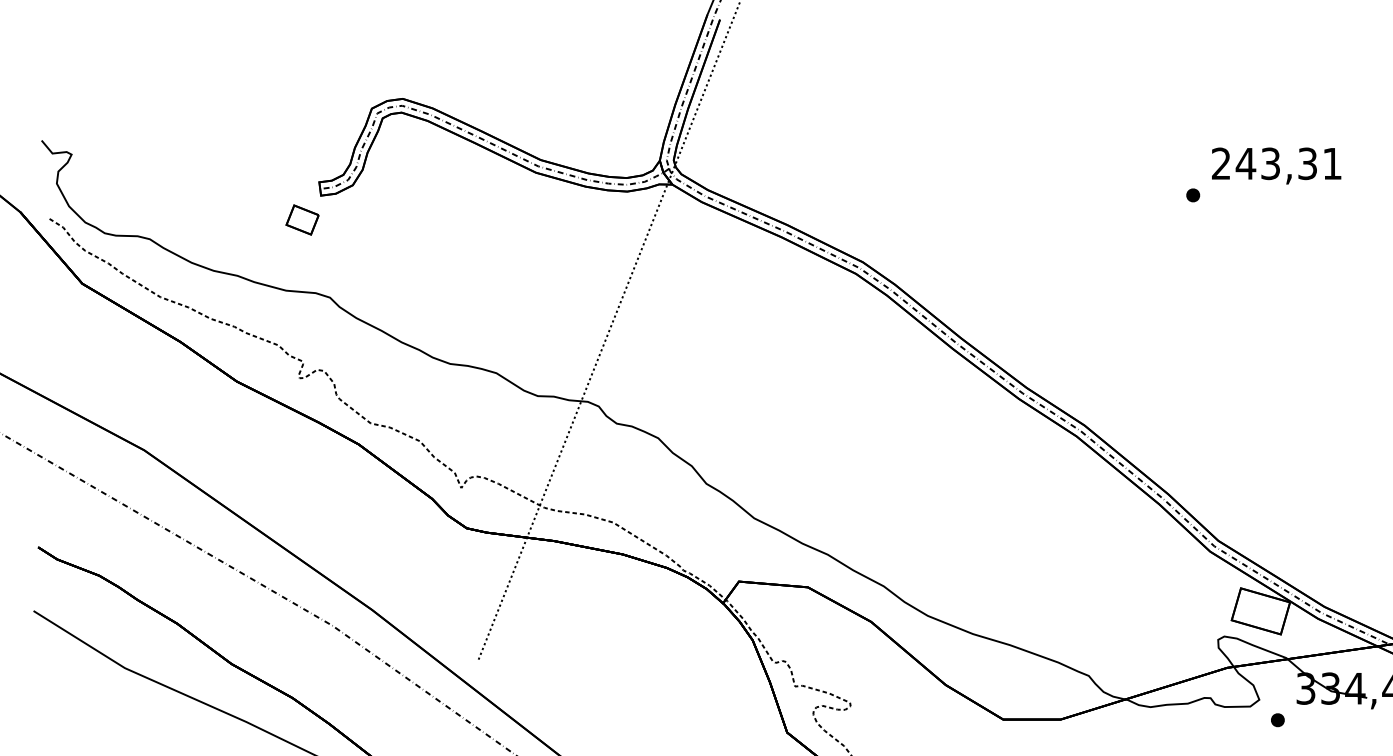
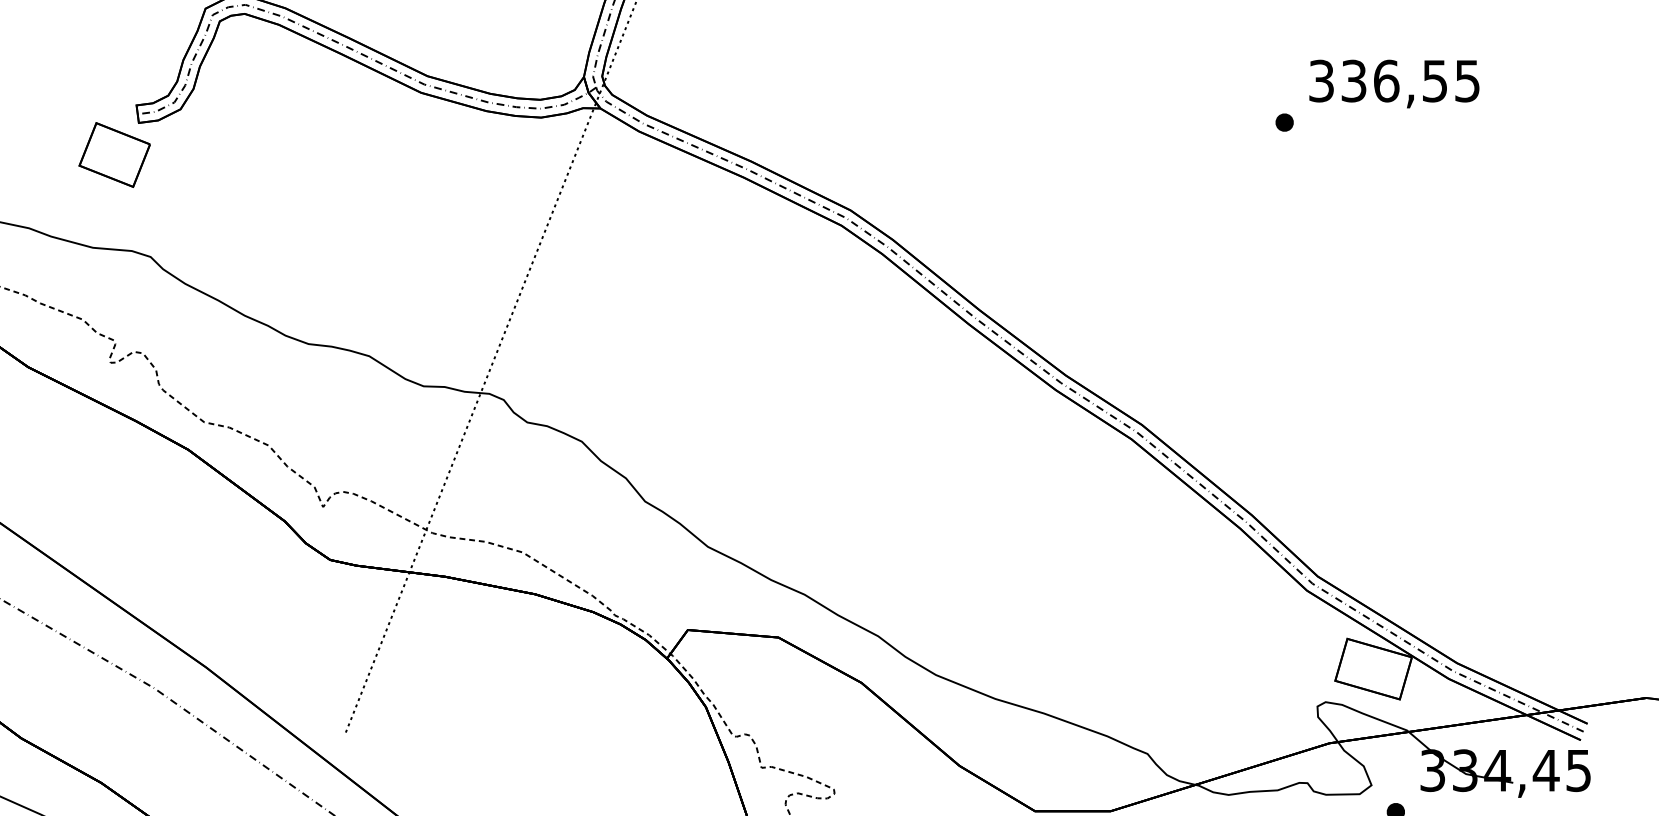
text: (1276, 163) -> (1394, 80), 243,31 -> 336,55
part: (302, 219) -> (114, 154), size x1.67

